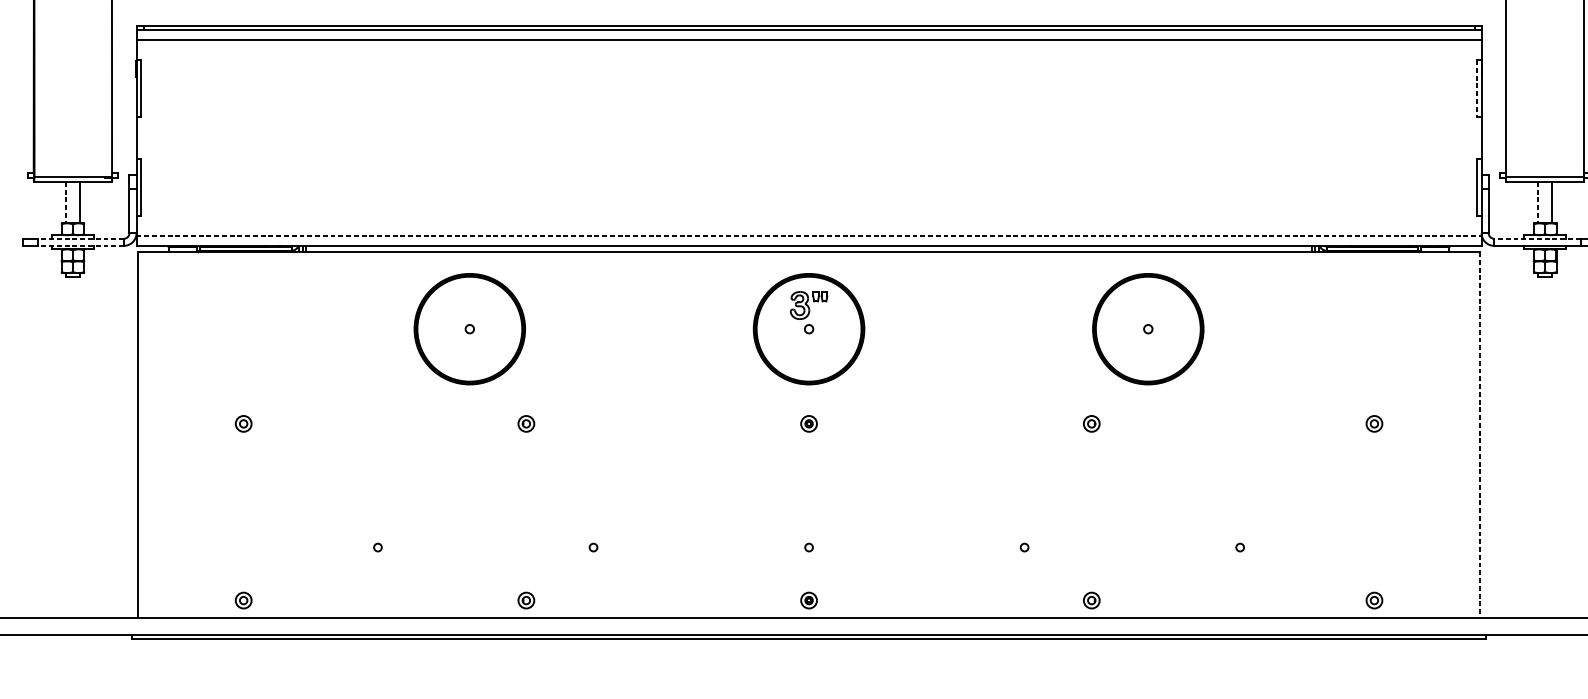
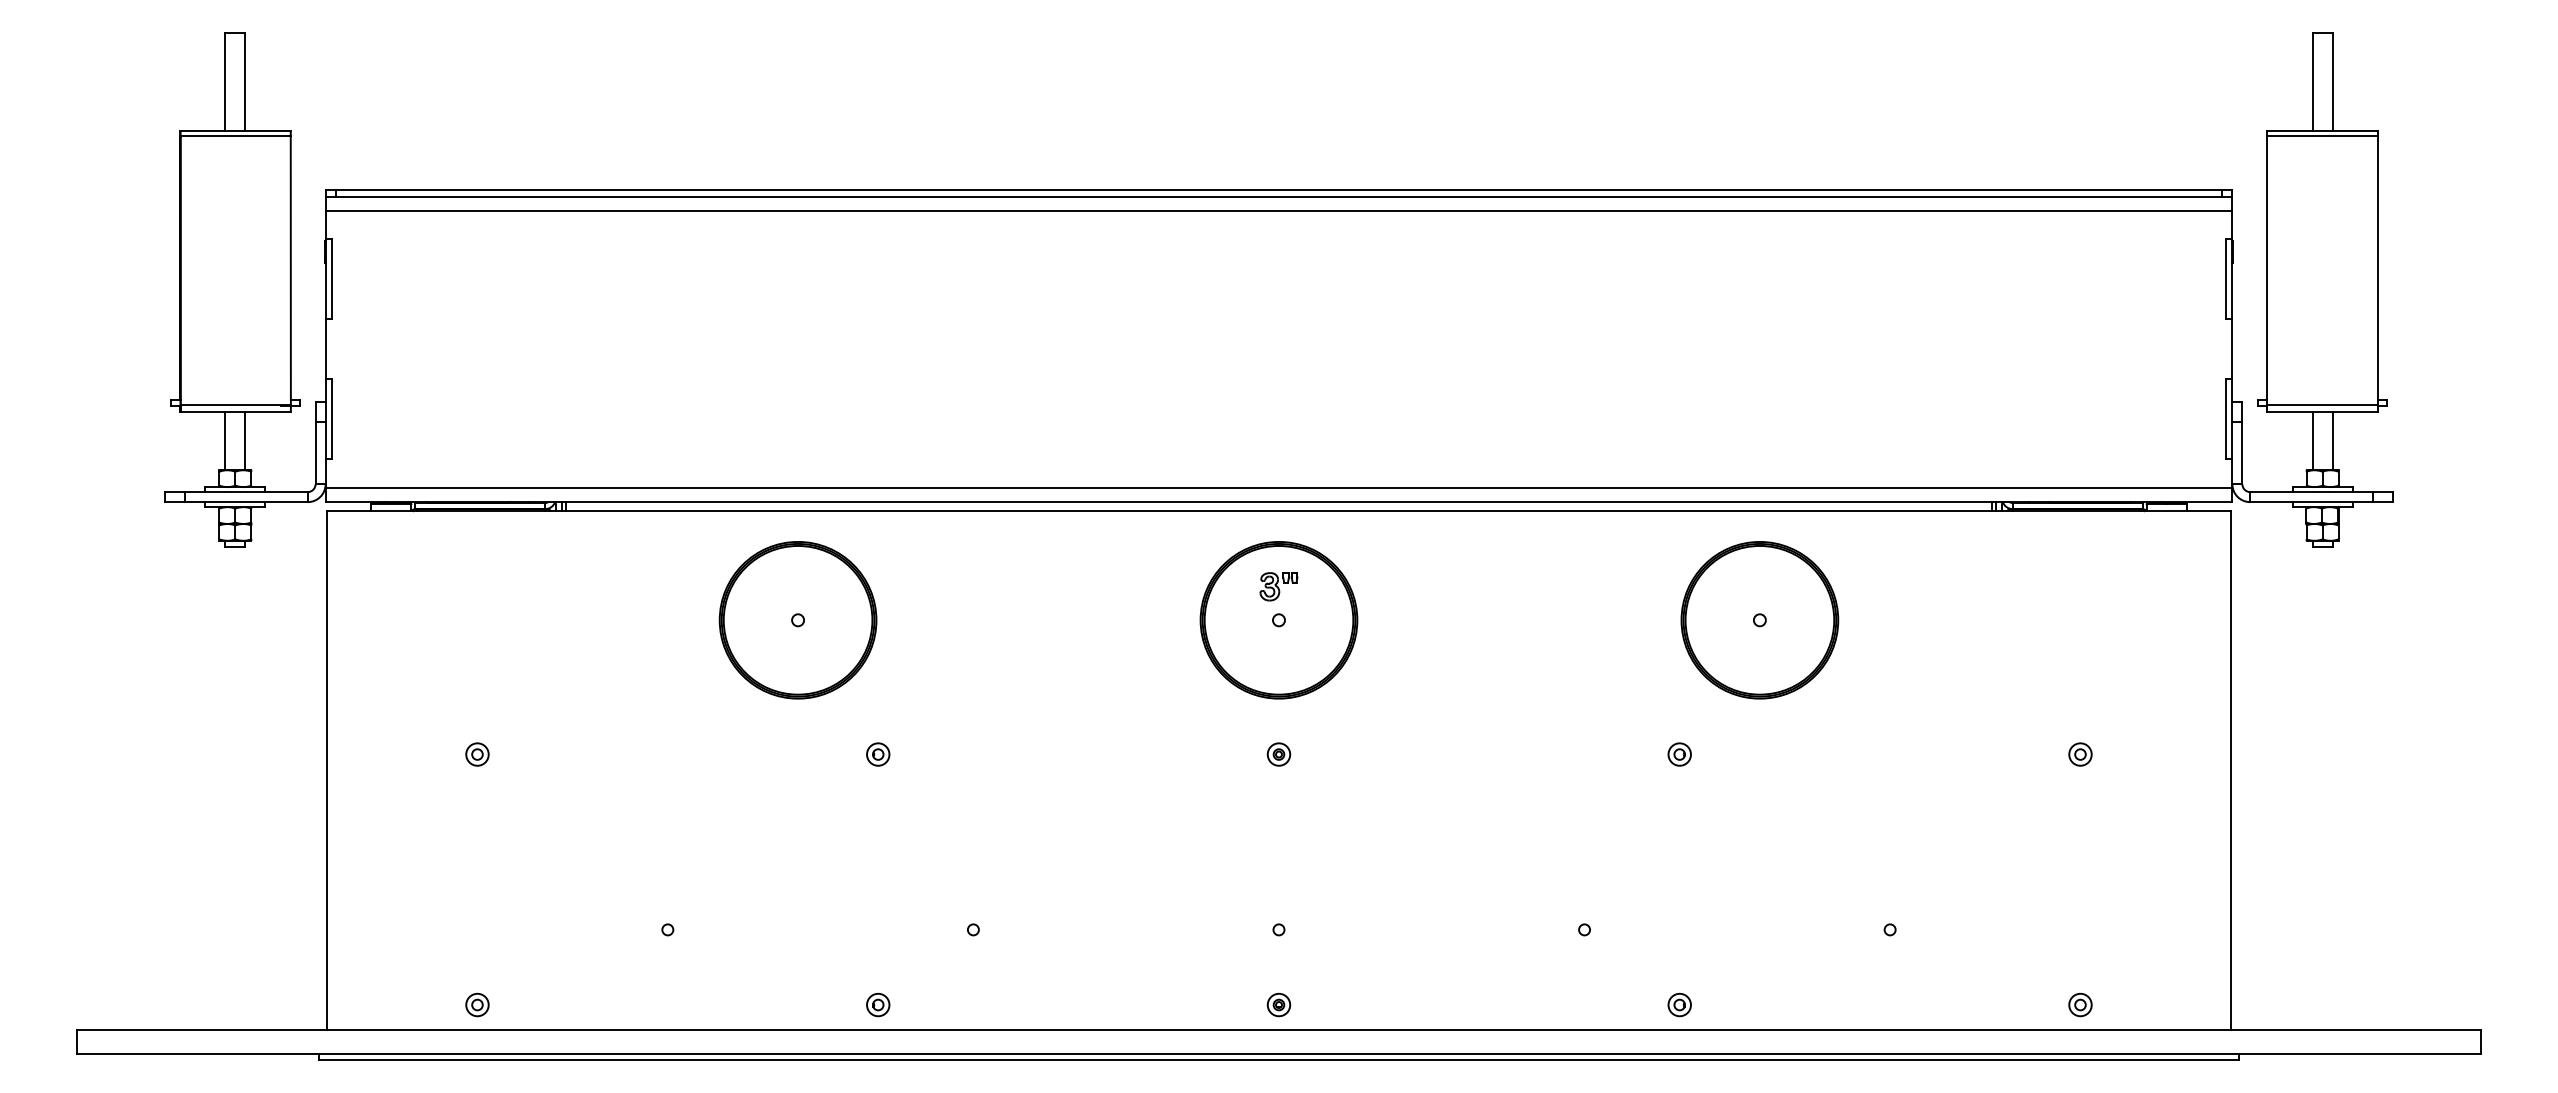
line: (1476, 88) -> (2225, 279), dashed -> solid
line: (65, 203) -> (225, 441), dashed -> solid
line: (1538, 203) -> (2312, 441), dashed -> solid
line: (809, 235) -> (1279, 487), dashed -> solid
line: (80, 239) -> (246, 492), dashed -> solid
line: (1536, 239) -> (2310, 492), dashed -> solid
line: (80, 246) -> (246, 502), dashed -> solid
part: (808, 305) -> (1278, 586), size x0.71
line: (1480, 435) -> (2230, 771), dashed -> solid

